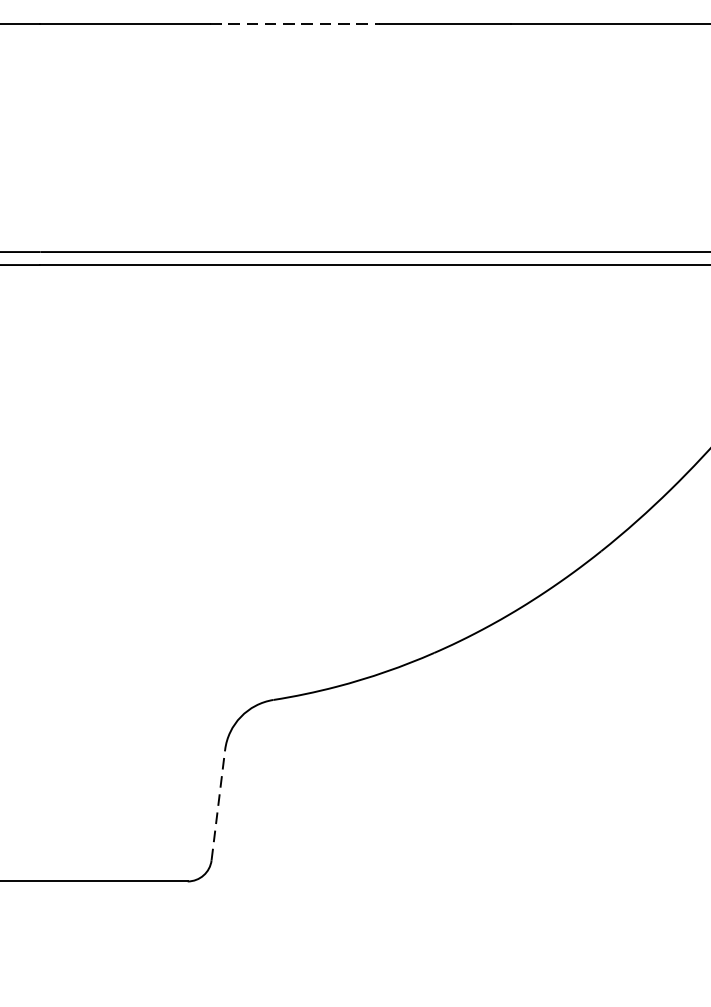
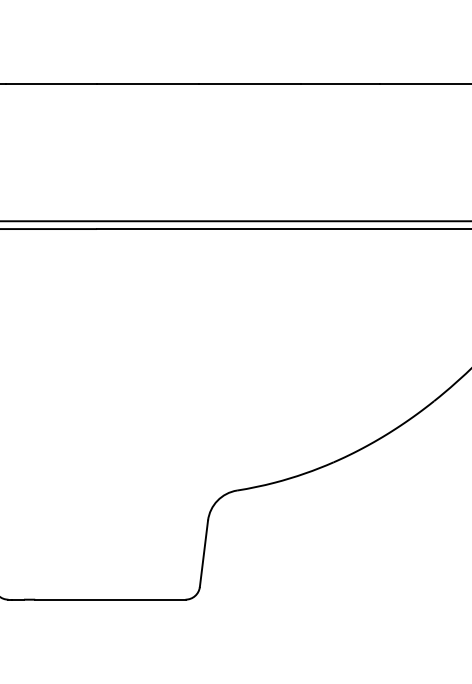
line: (295, 24) -> (250, 84), dashed -> solid
line: (219, 804) -> (204, 553), dashed -> solid

